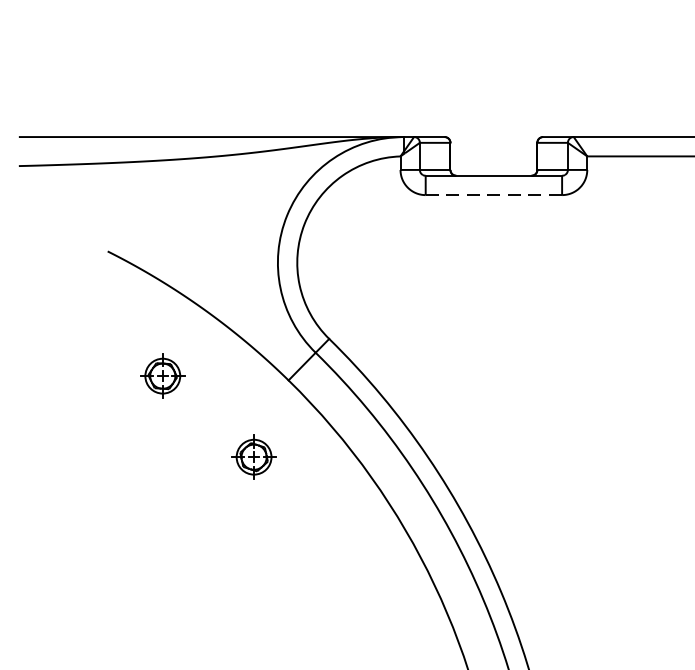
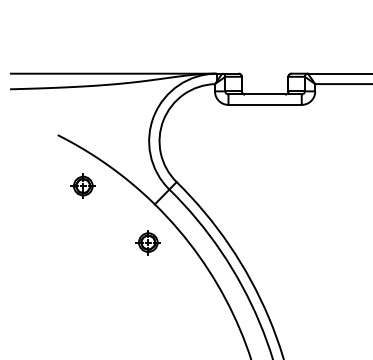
line: (494, 194) -> (265, 104), dashed -> solid
part: (161, 375) -> (82, 185), moved
part: (252, 456) -> (147, 242), moved

